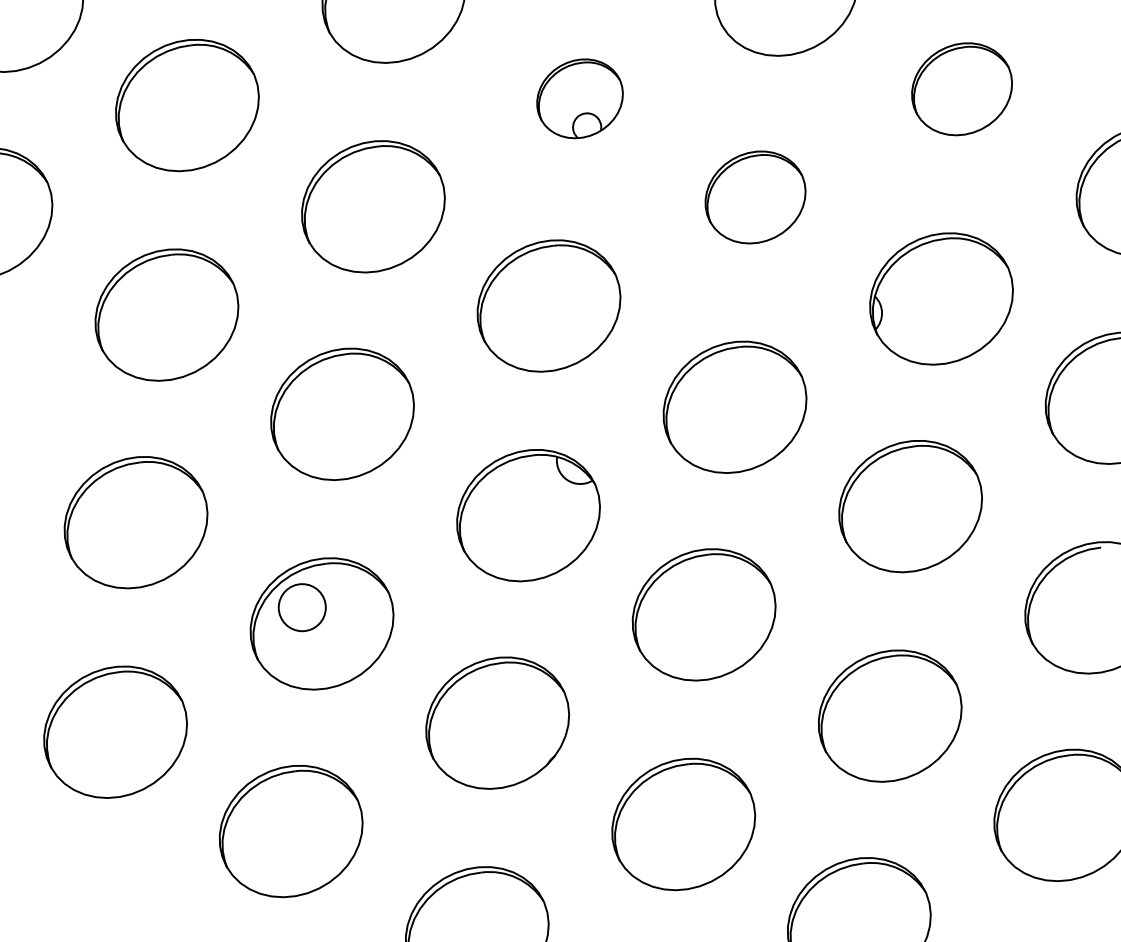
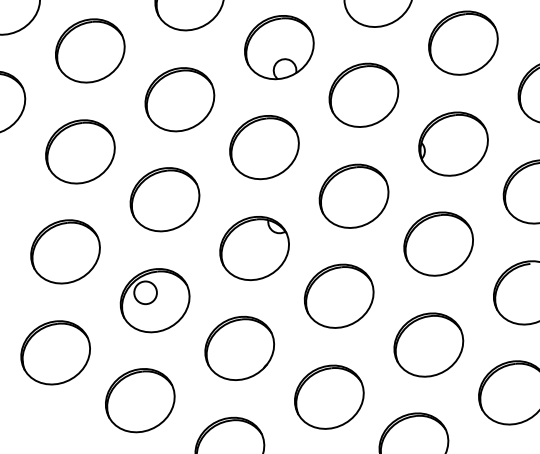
part: (962, 87) -> (463, 42), size x1.43
part: (580, 98) -> (279, 47), size x1.67
part: (754, 195) -> (363, 94), size x1.43

